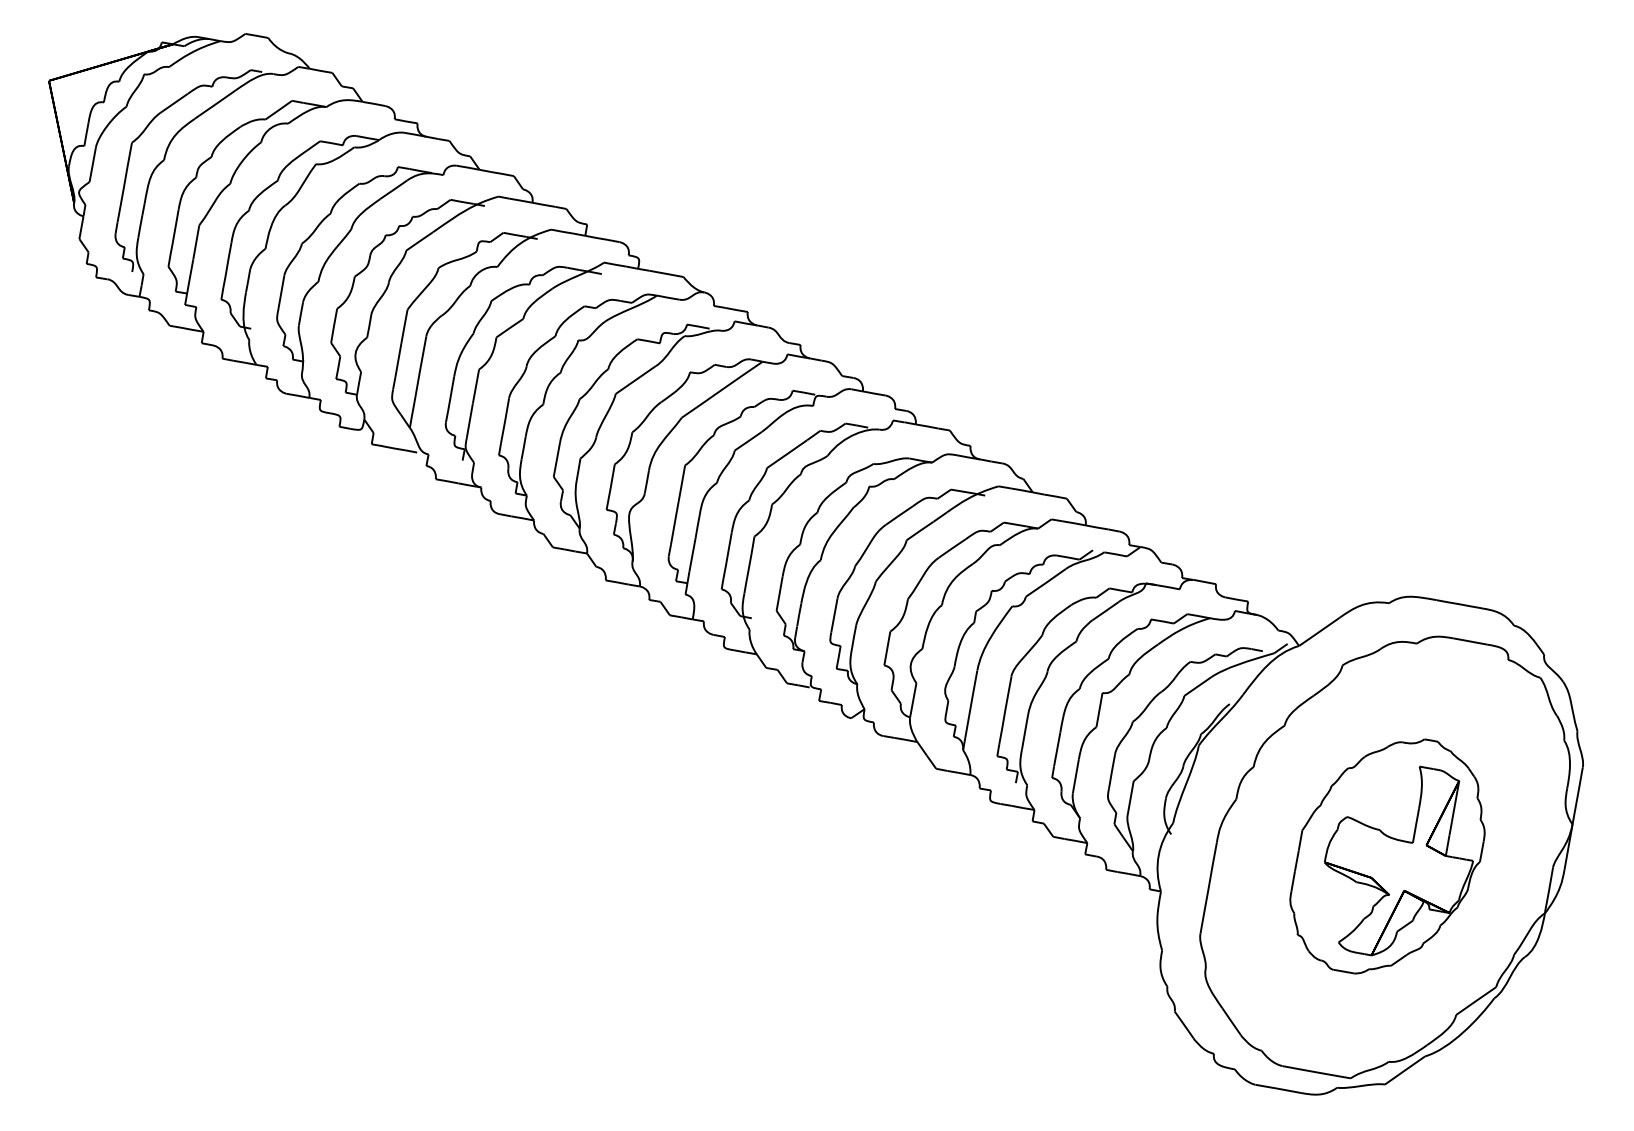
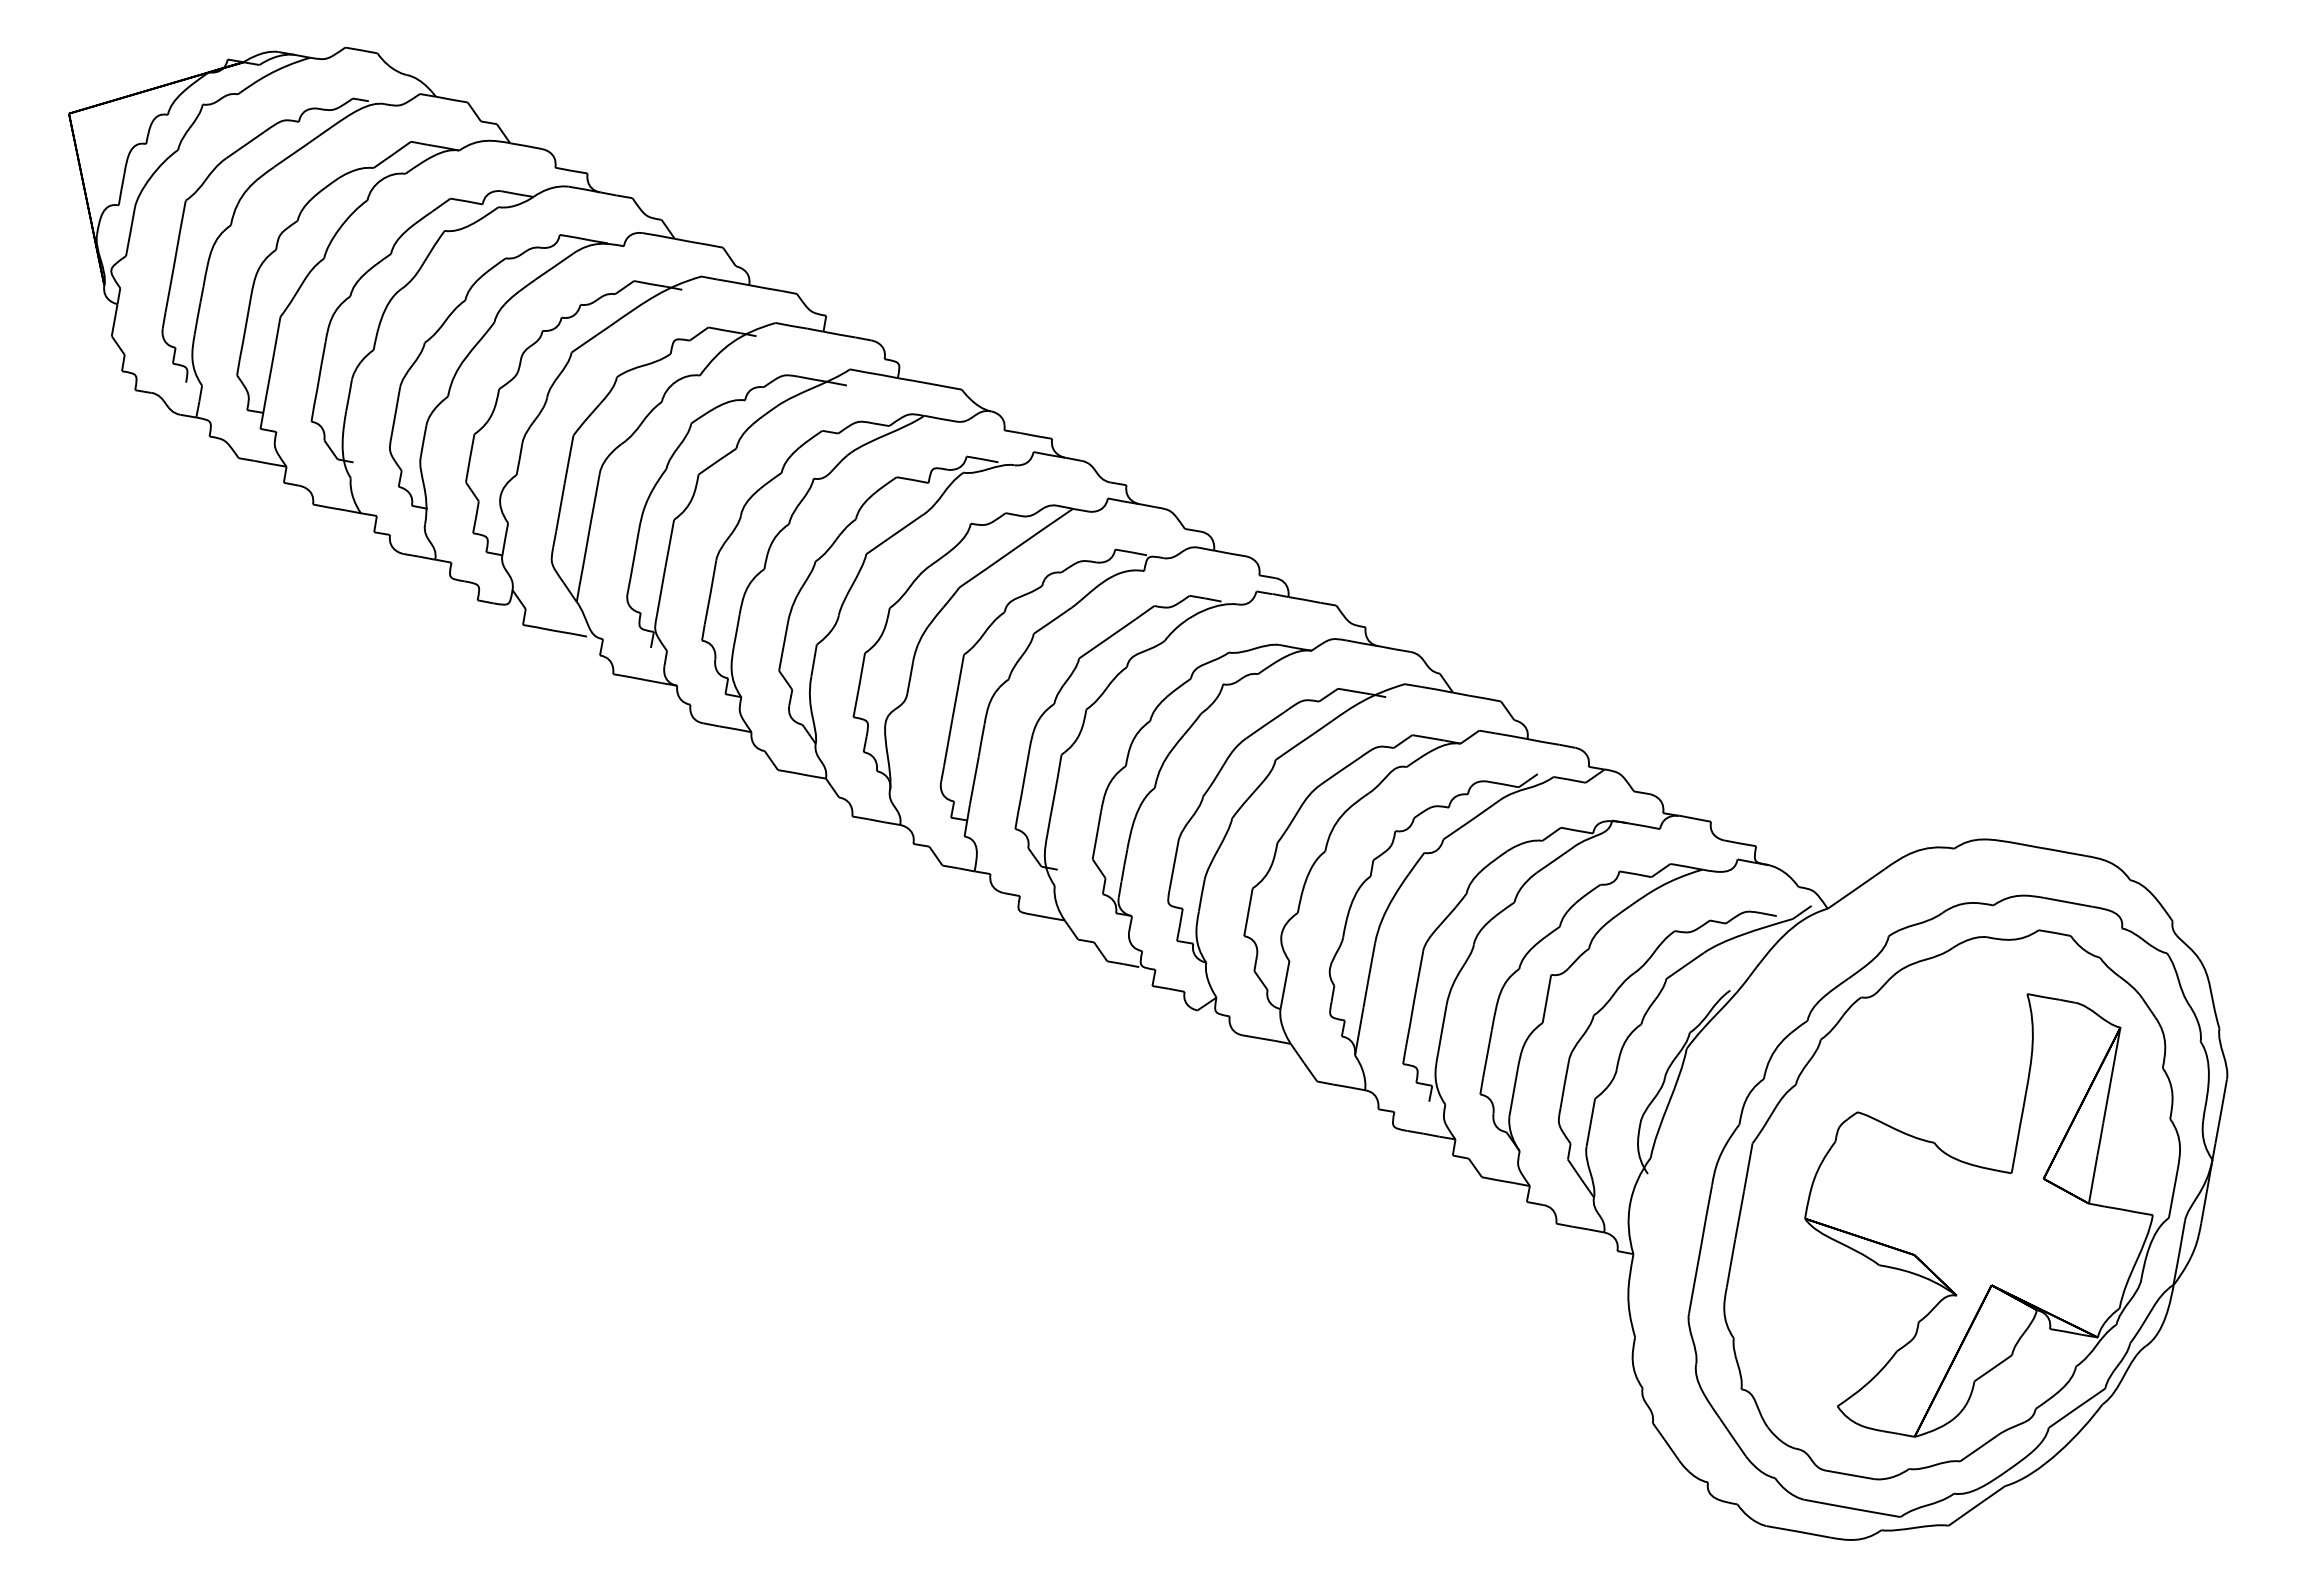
part: (1387, 856) -> (1952, 1204), size x1.67

